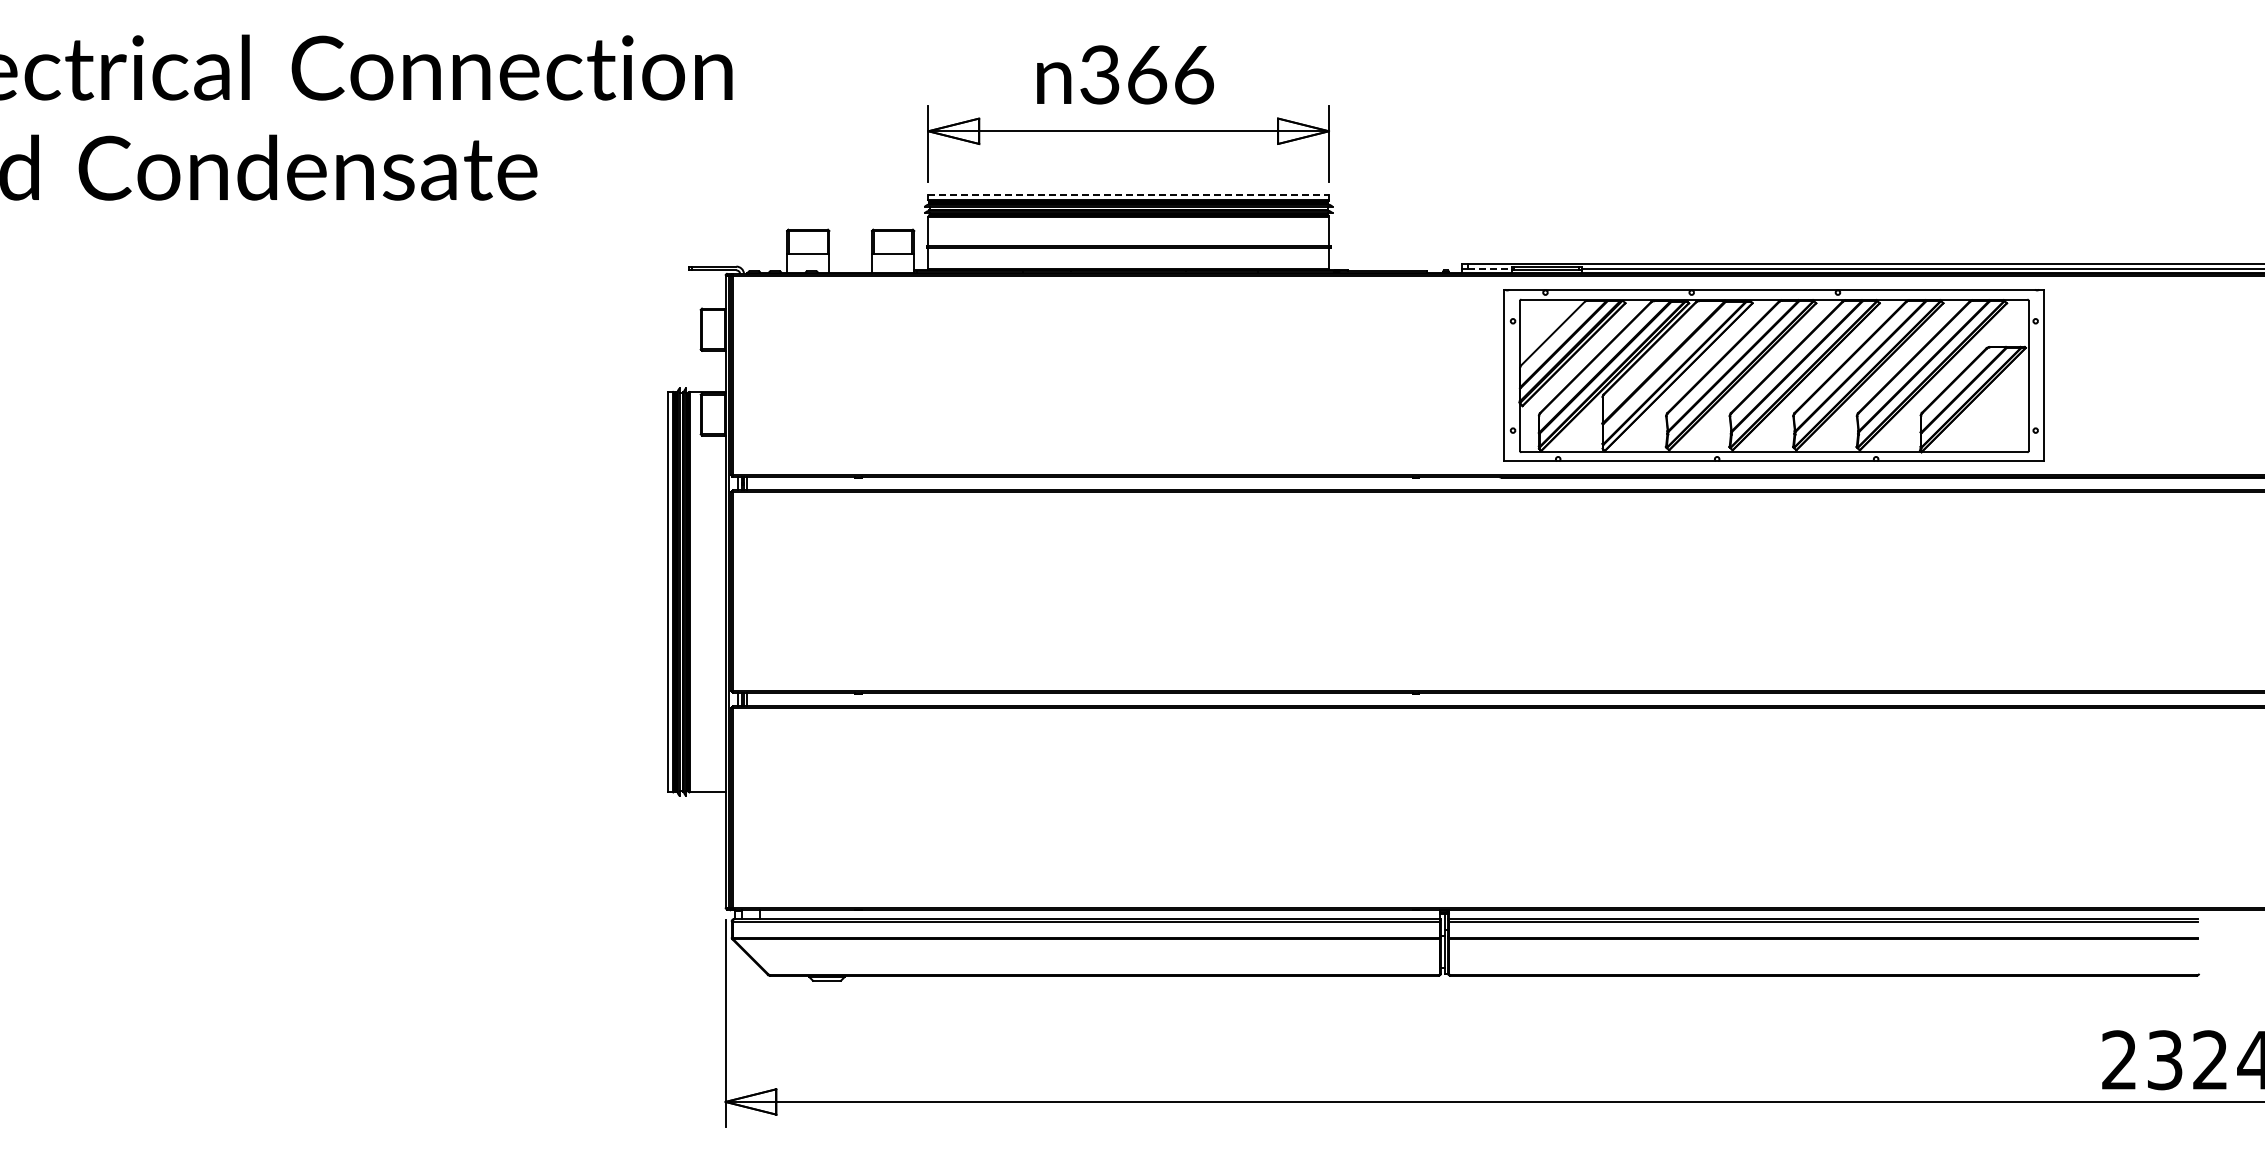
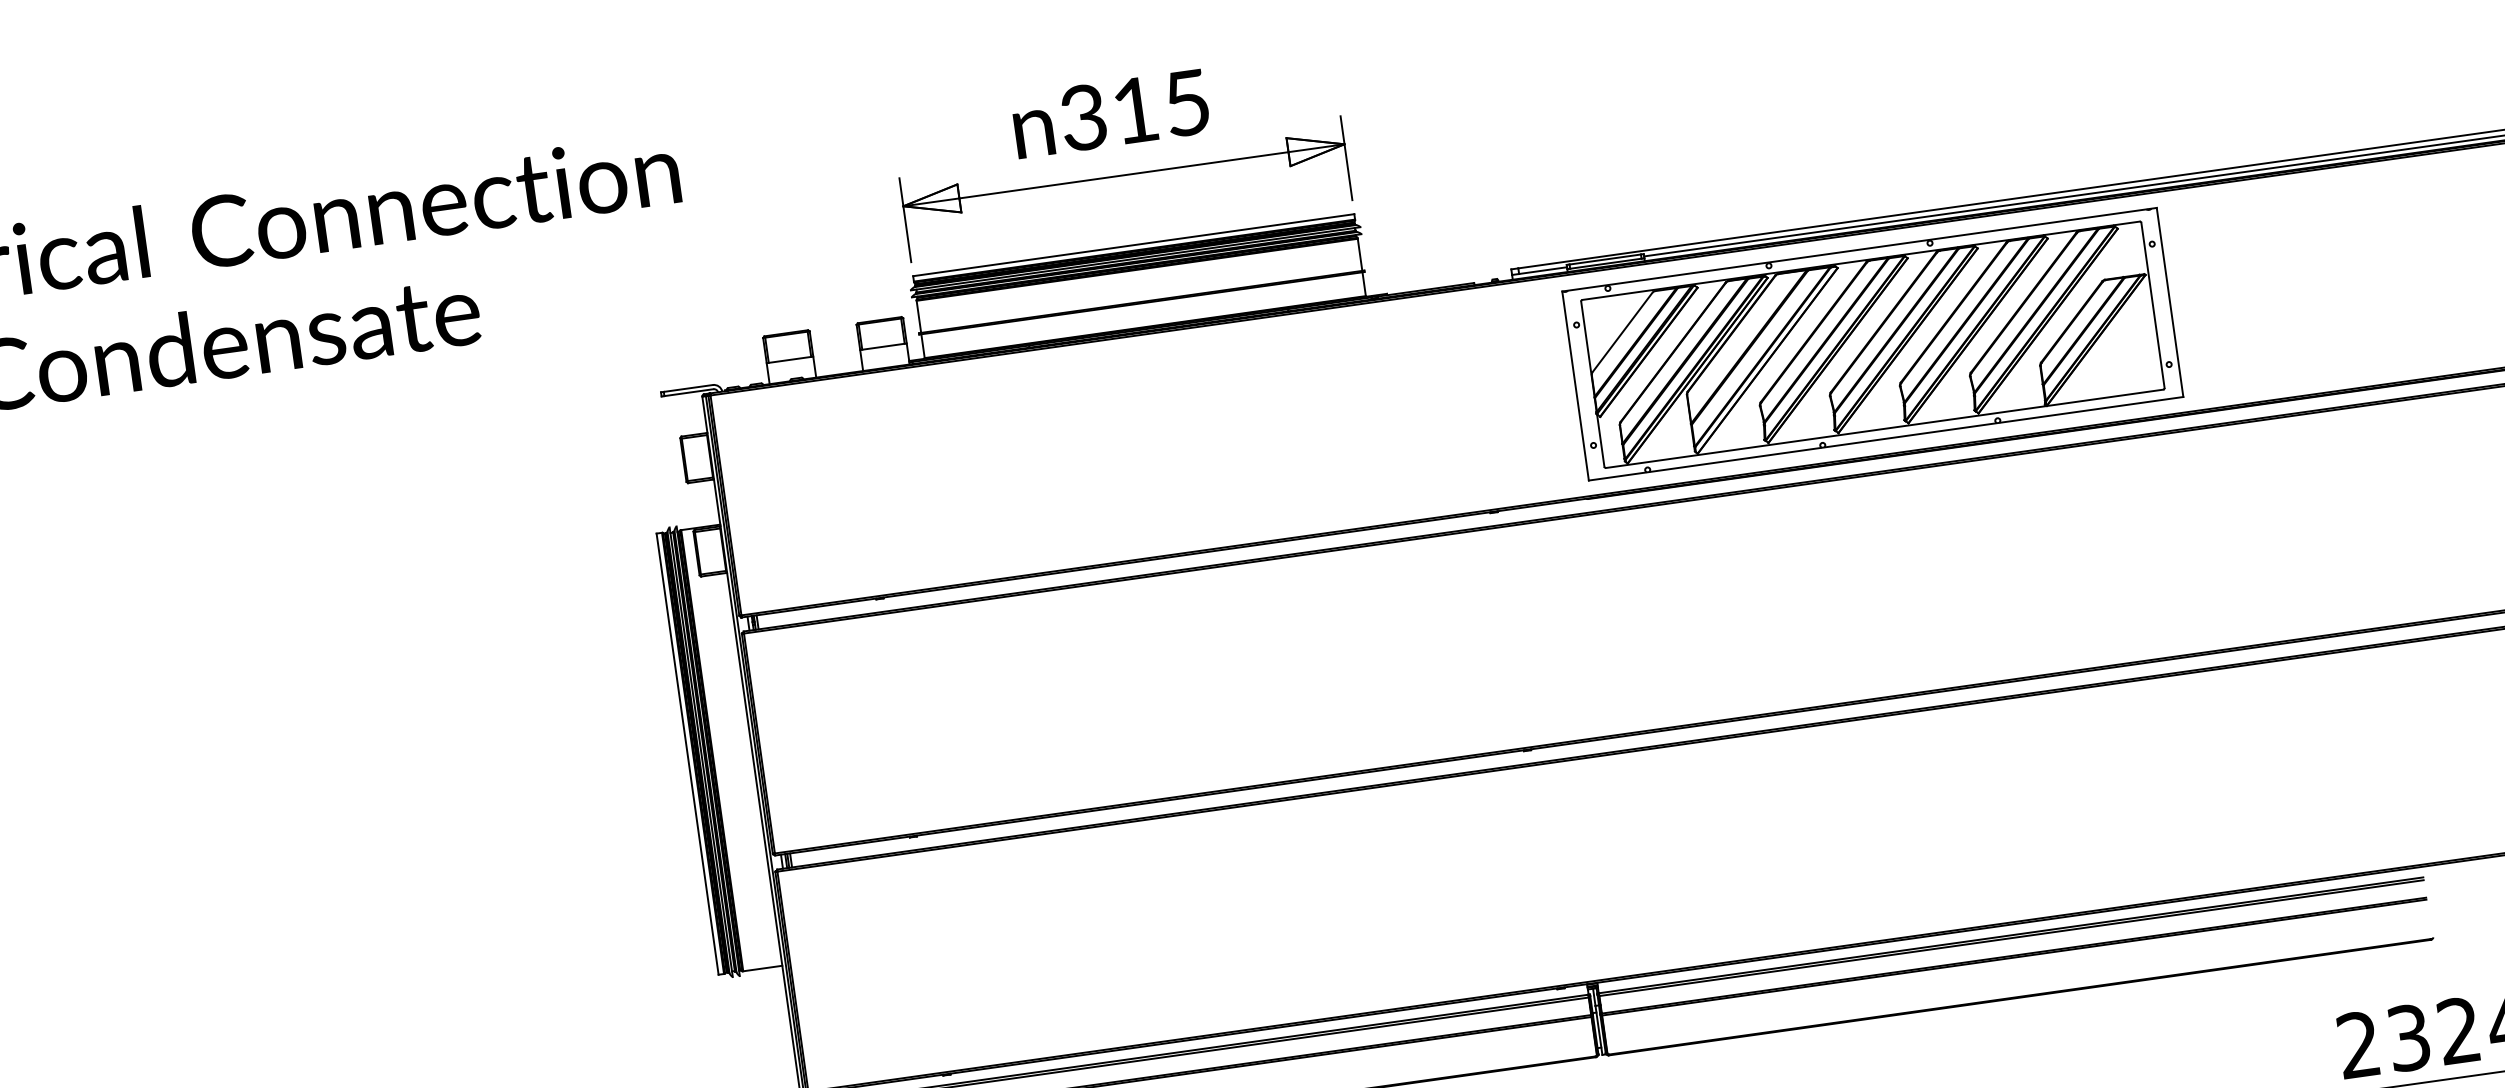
text: (1170, 74) -> (1161, 106), 366 -> 315
line: (1129, 194) -> (1134, 244), dashed -> solid
line: (1490, 268) -> (1543, 270), dashed -> solid

